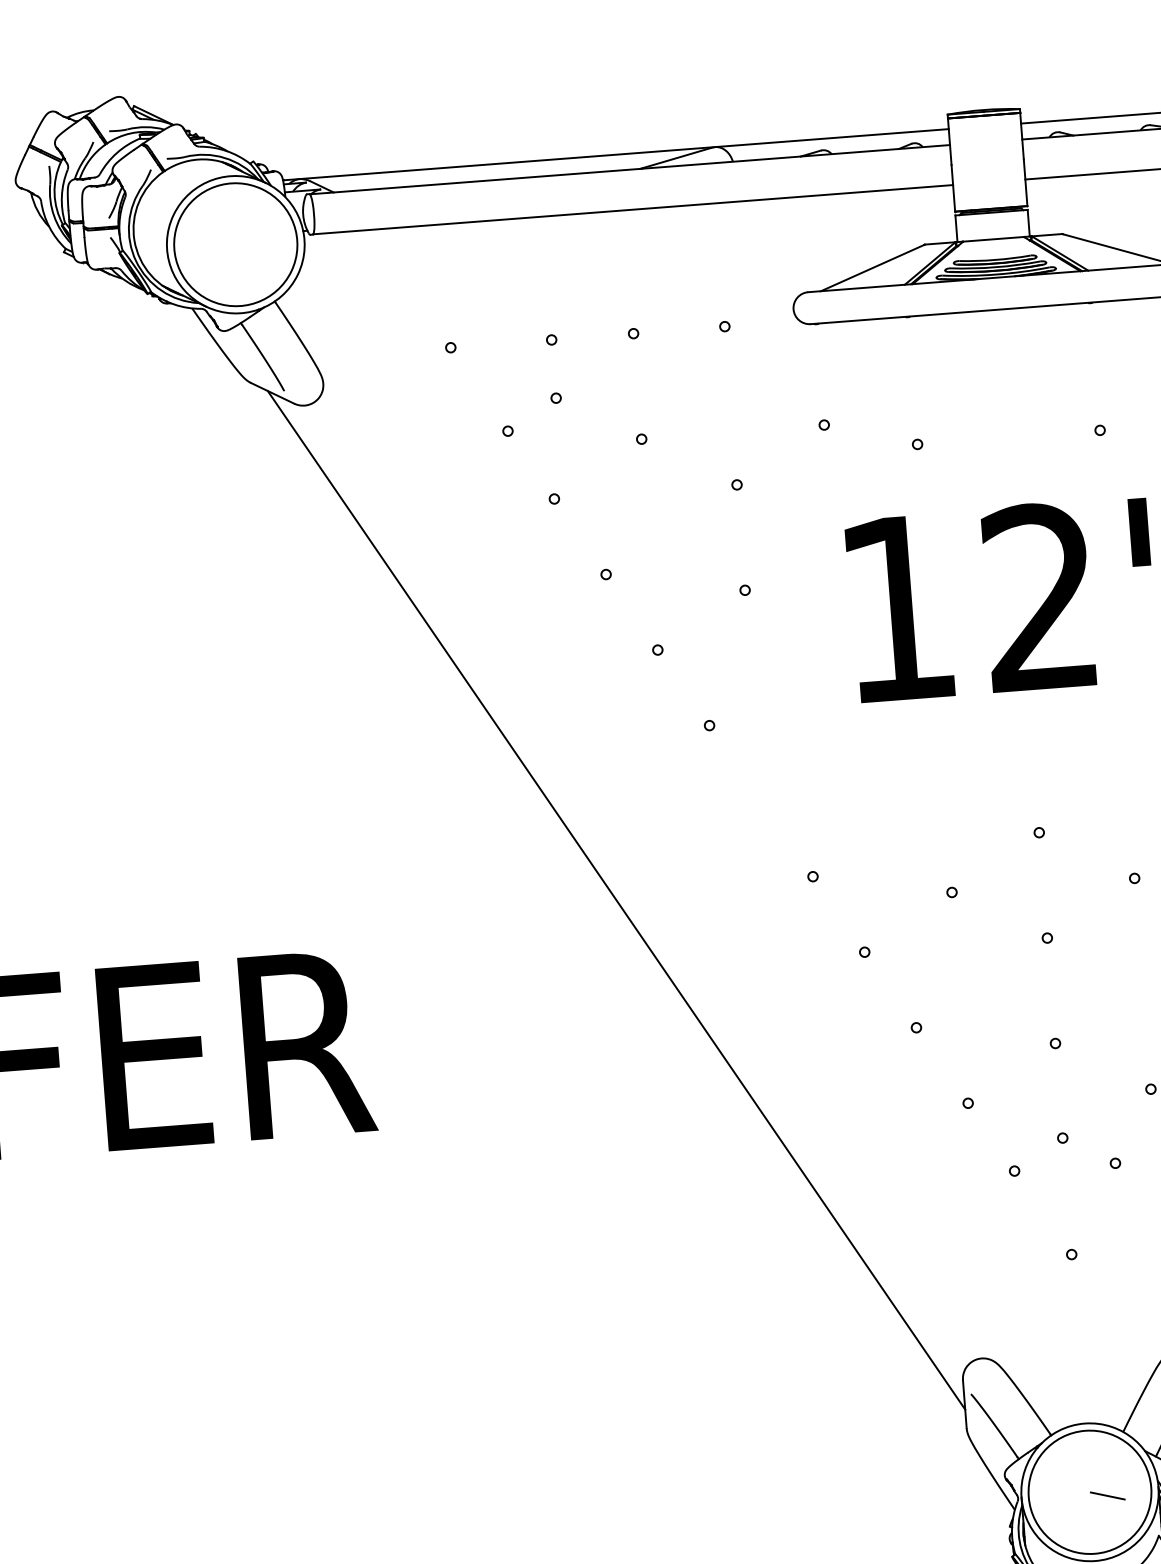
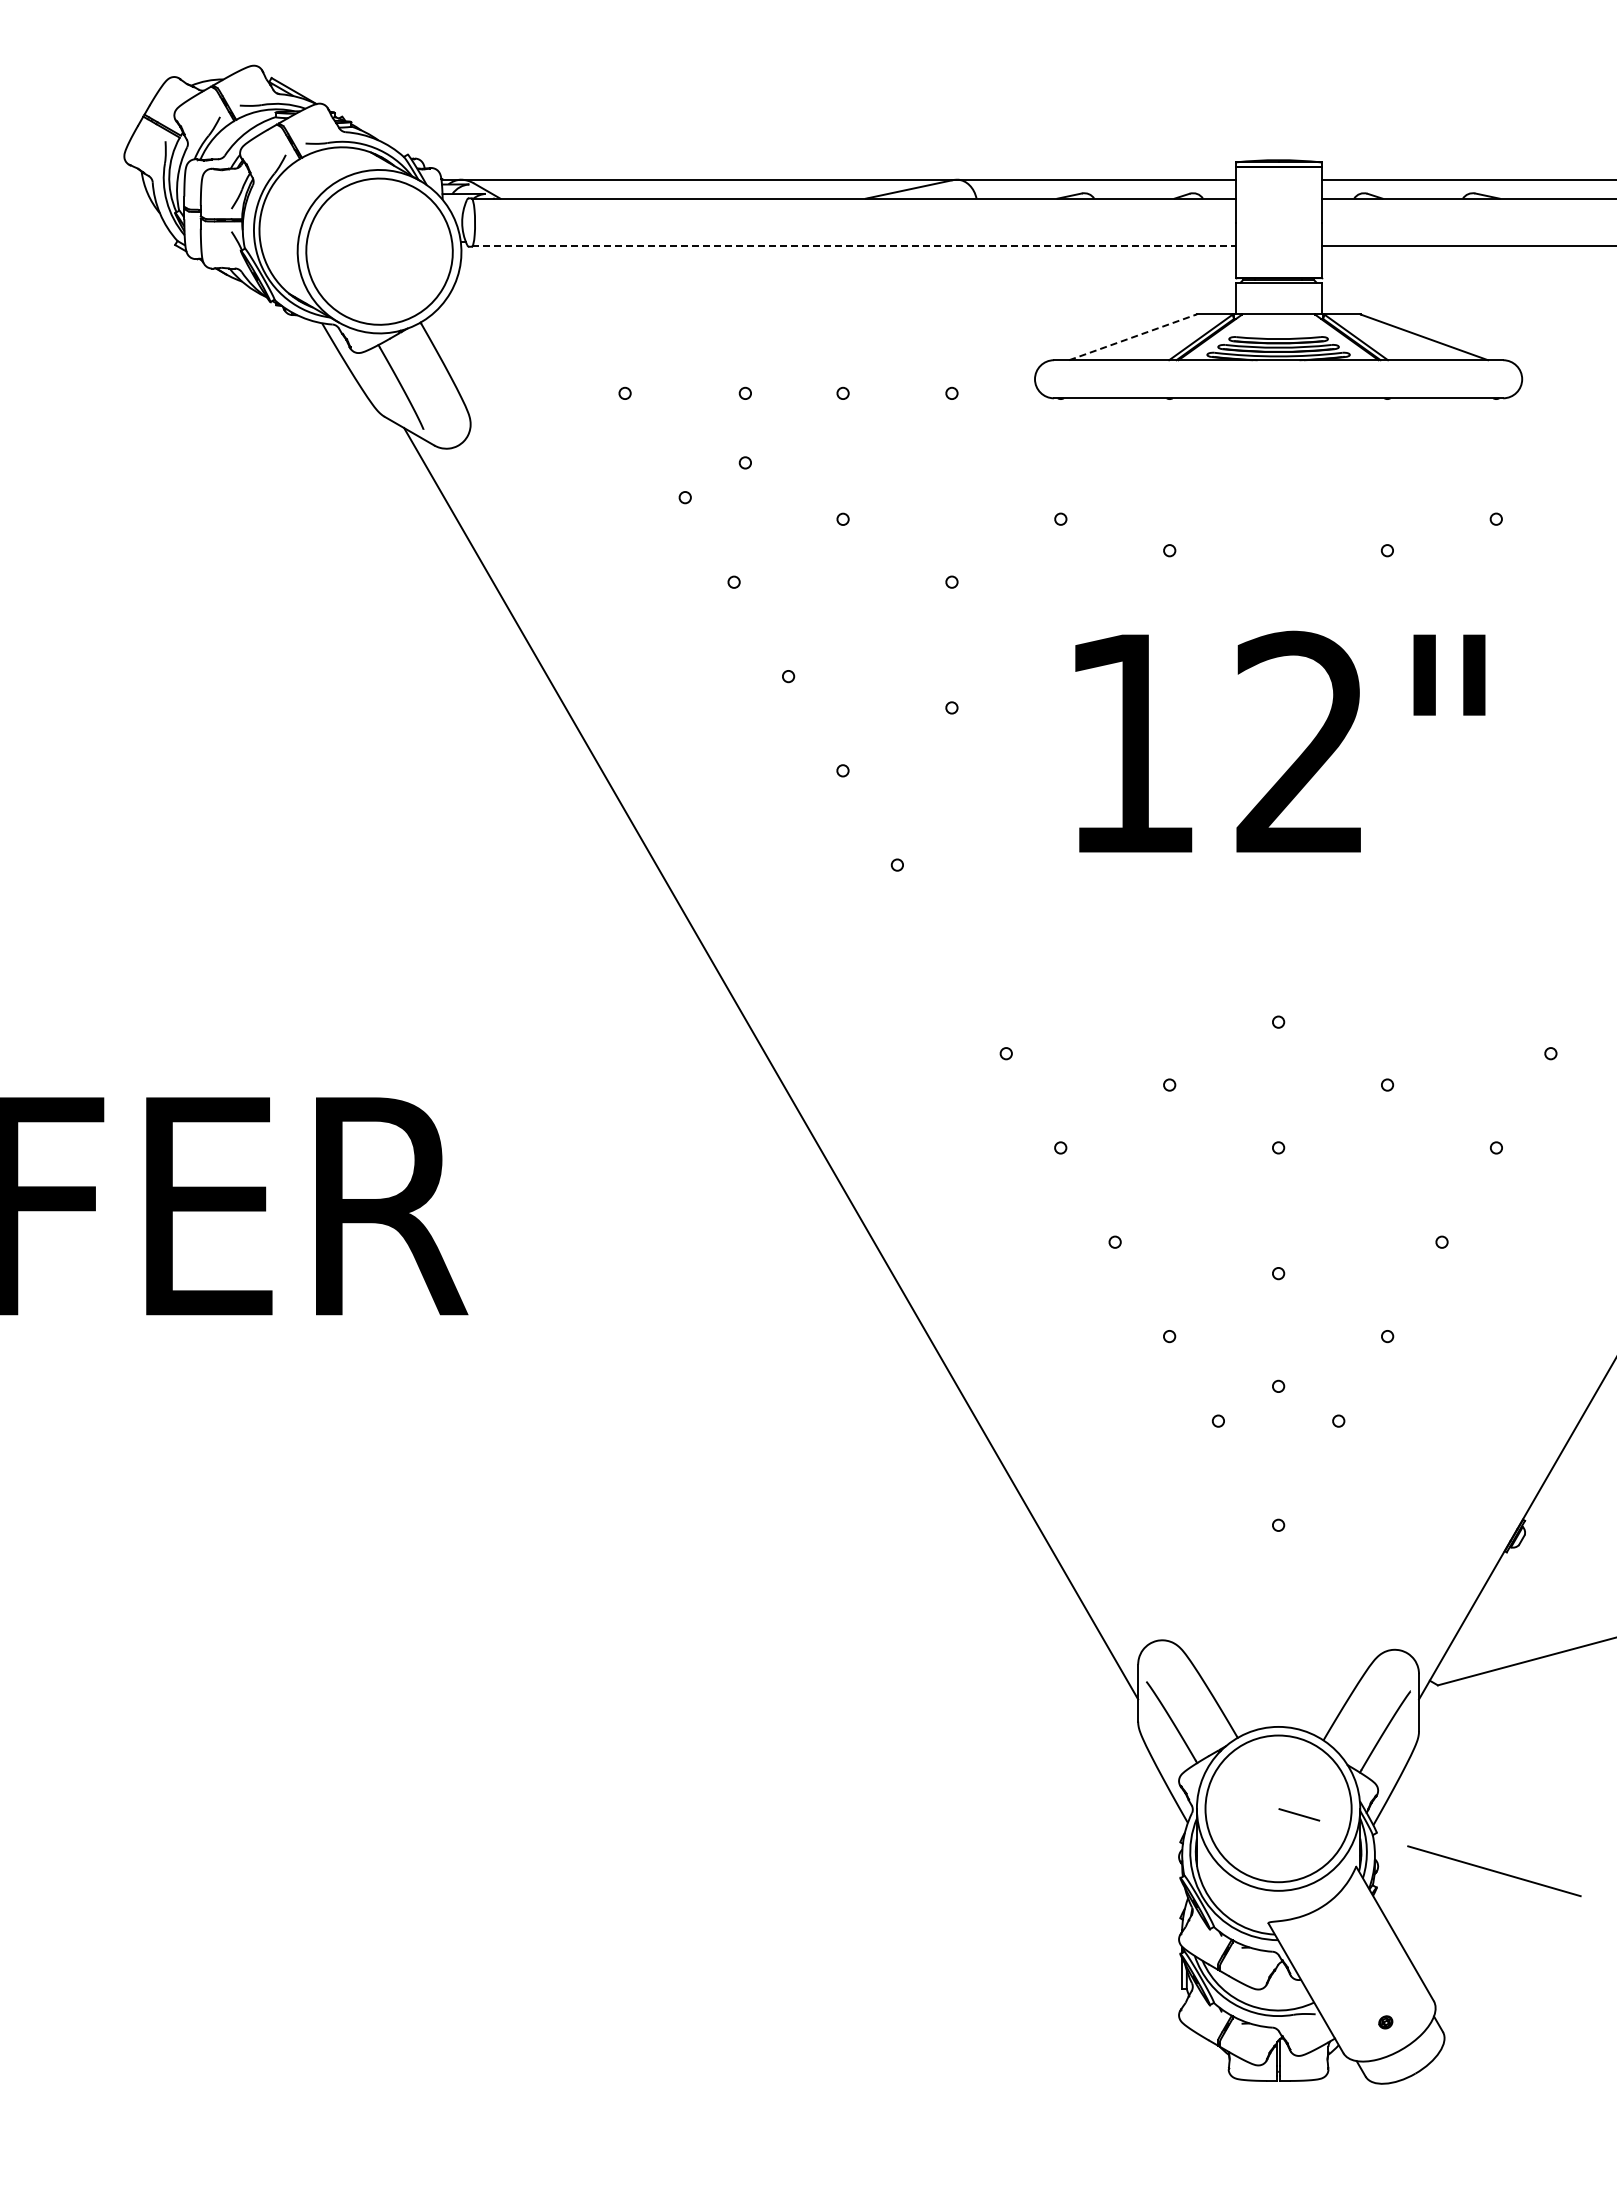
line: (632, 209) -> (853, 246), solid -> dashed
line: (873, 268) -> (1133, 337), solid -> dashed

